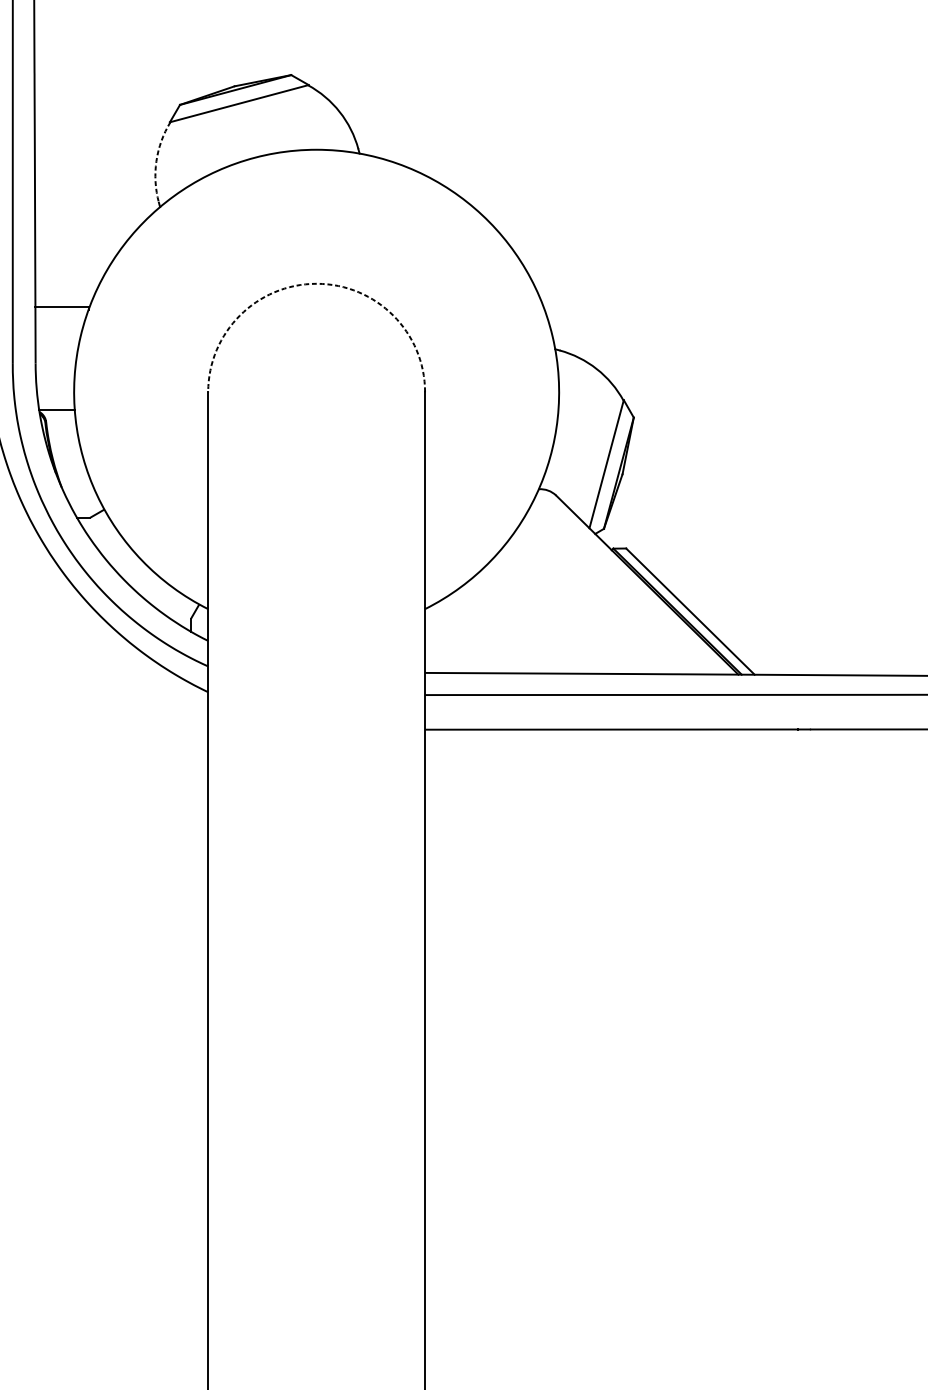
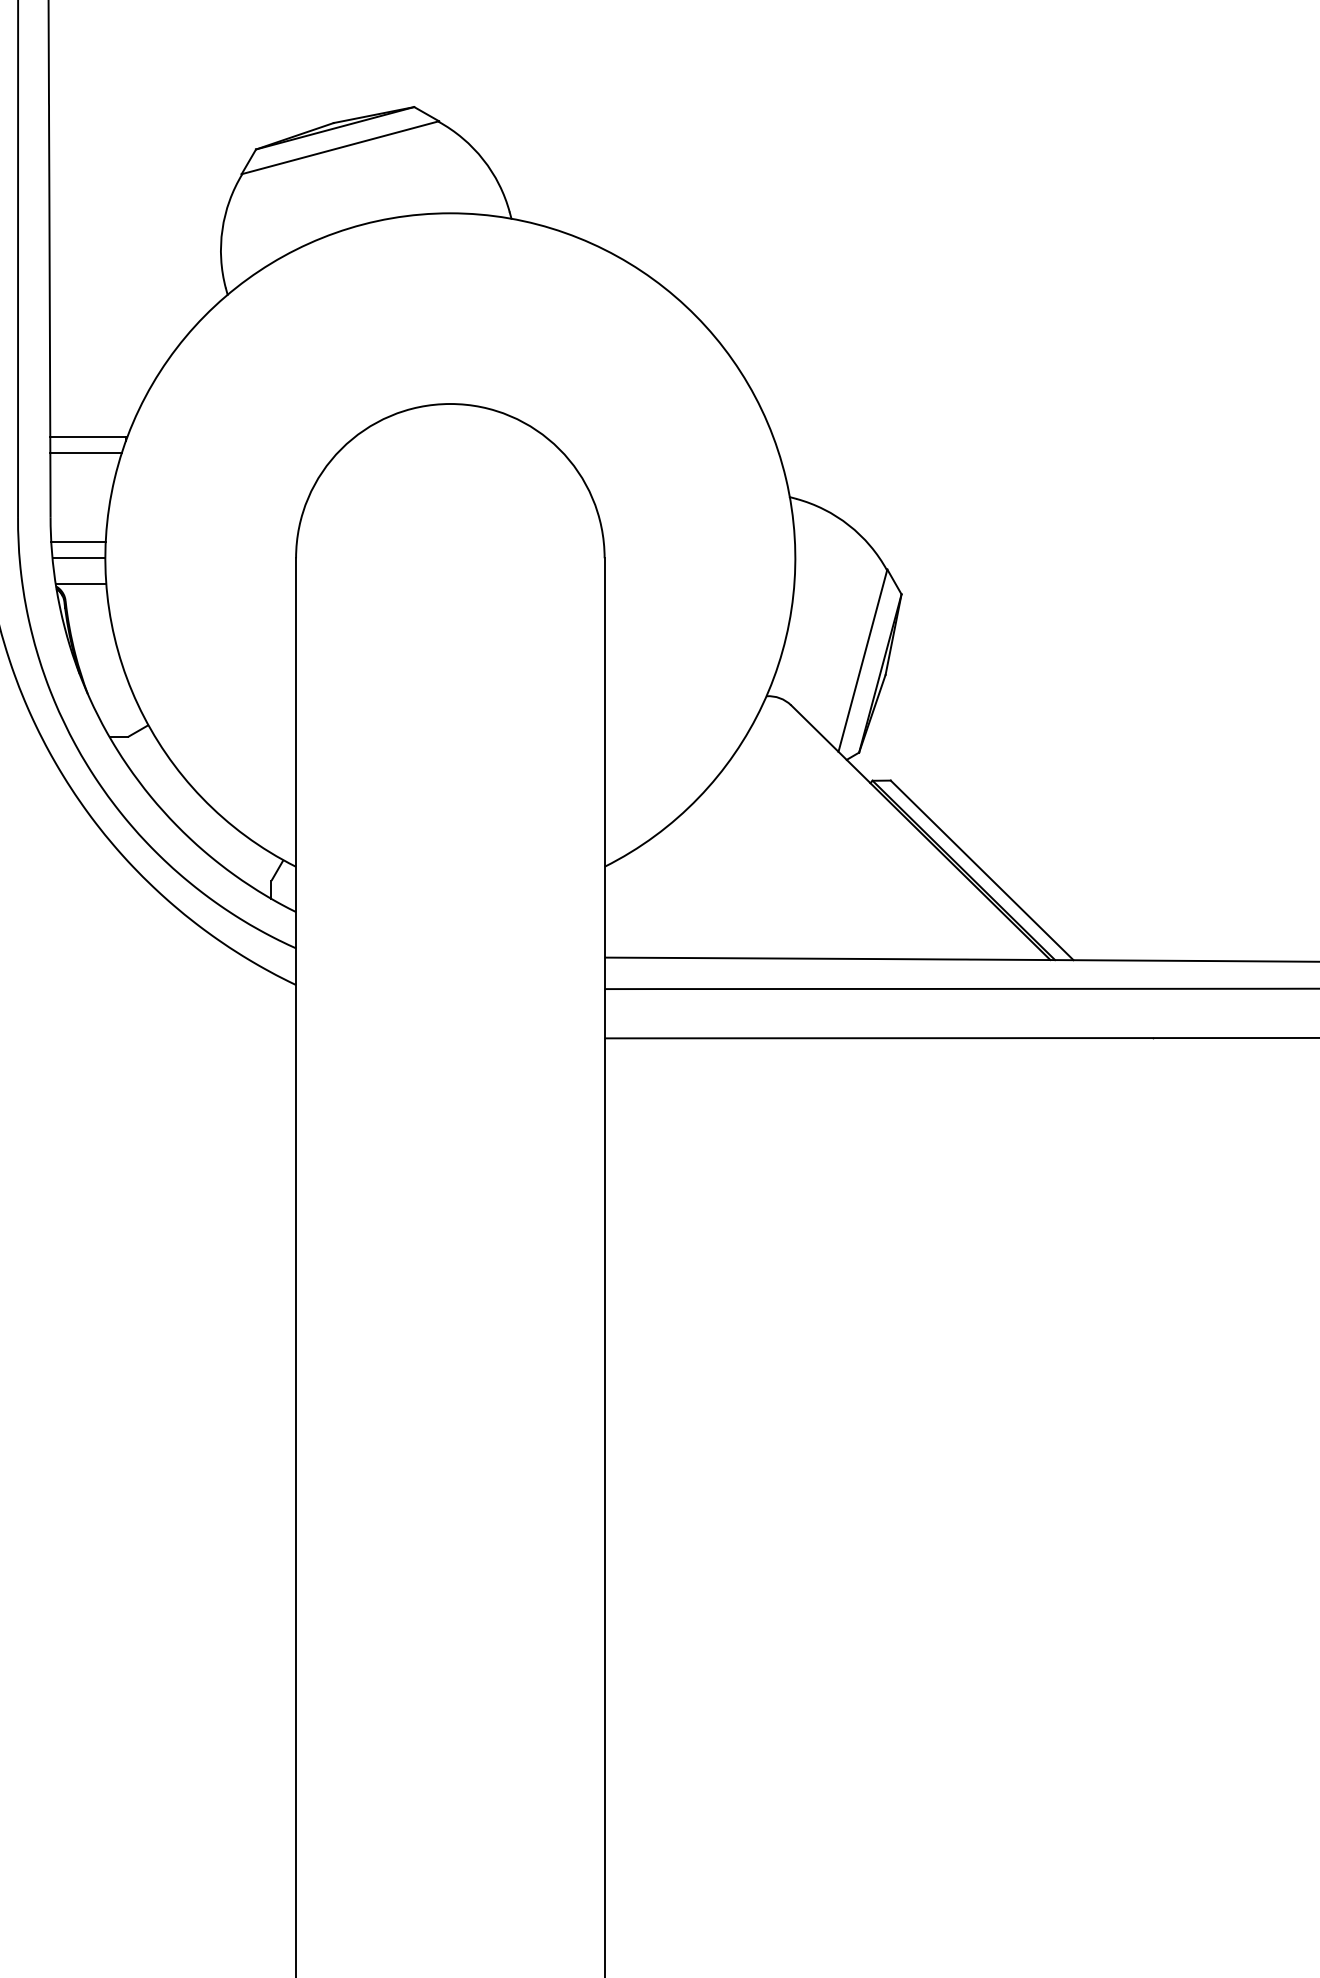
arc: (156, 161) -> (222, 229), dashed -> solid
arc: (316, 284) -> (450, 404), dashed -> solid
line: (60, 317) -> (85, 452), added
line: (55, 381) -> (78, 542), added
line: (55, 392) -> (78, 558), added

